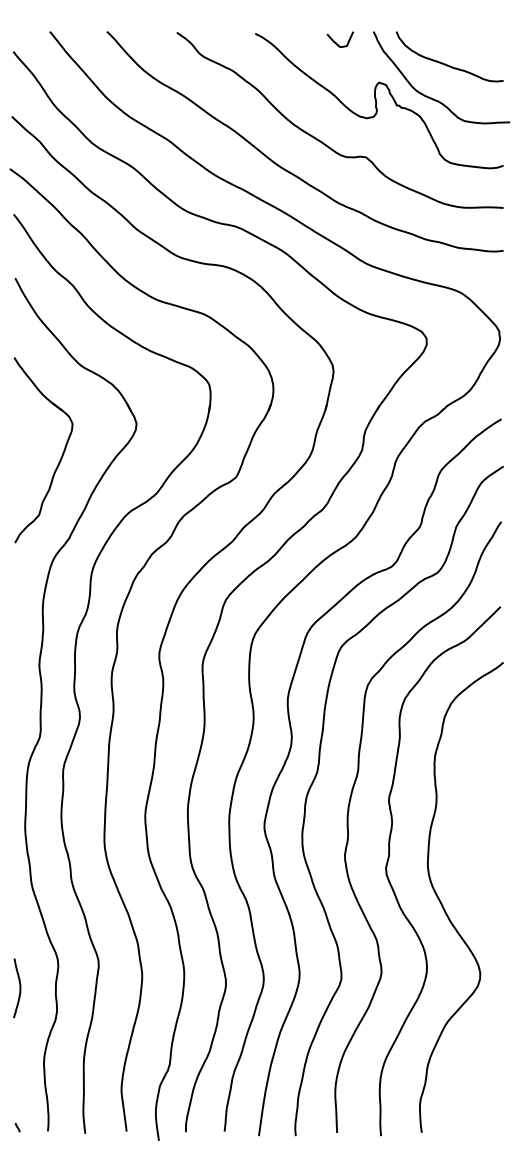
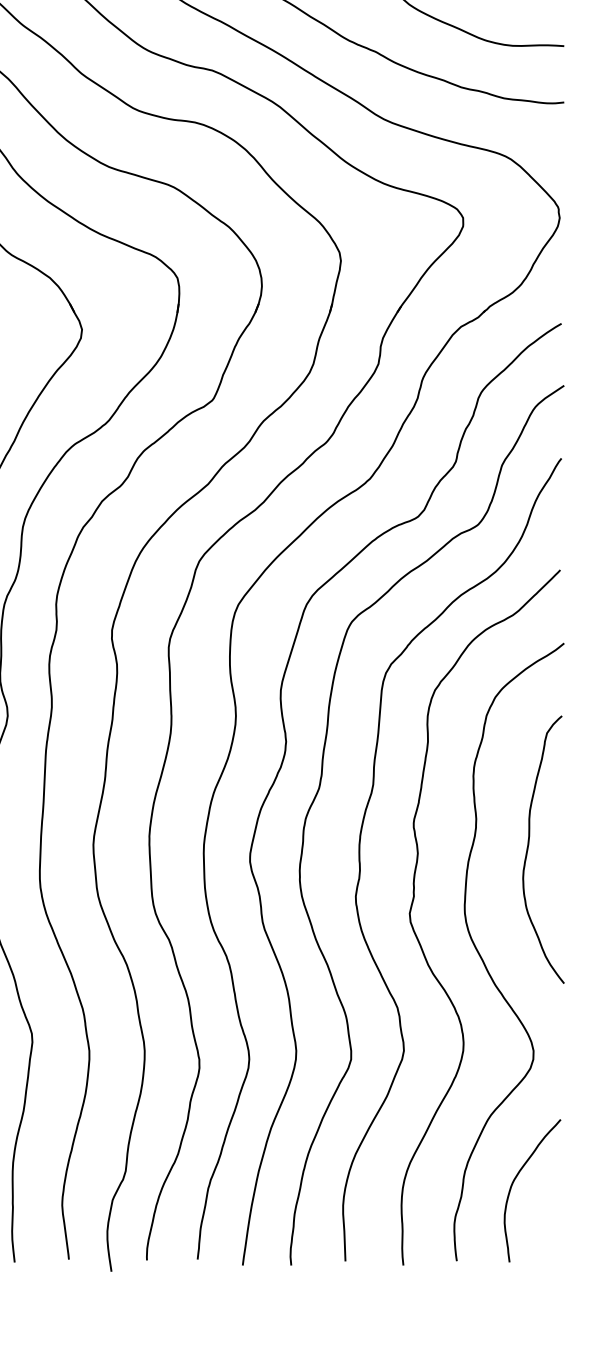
curve: (477, 815) -> (529, 844), added
curve: (466, 1071) -> (515, 1180), added

